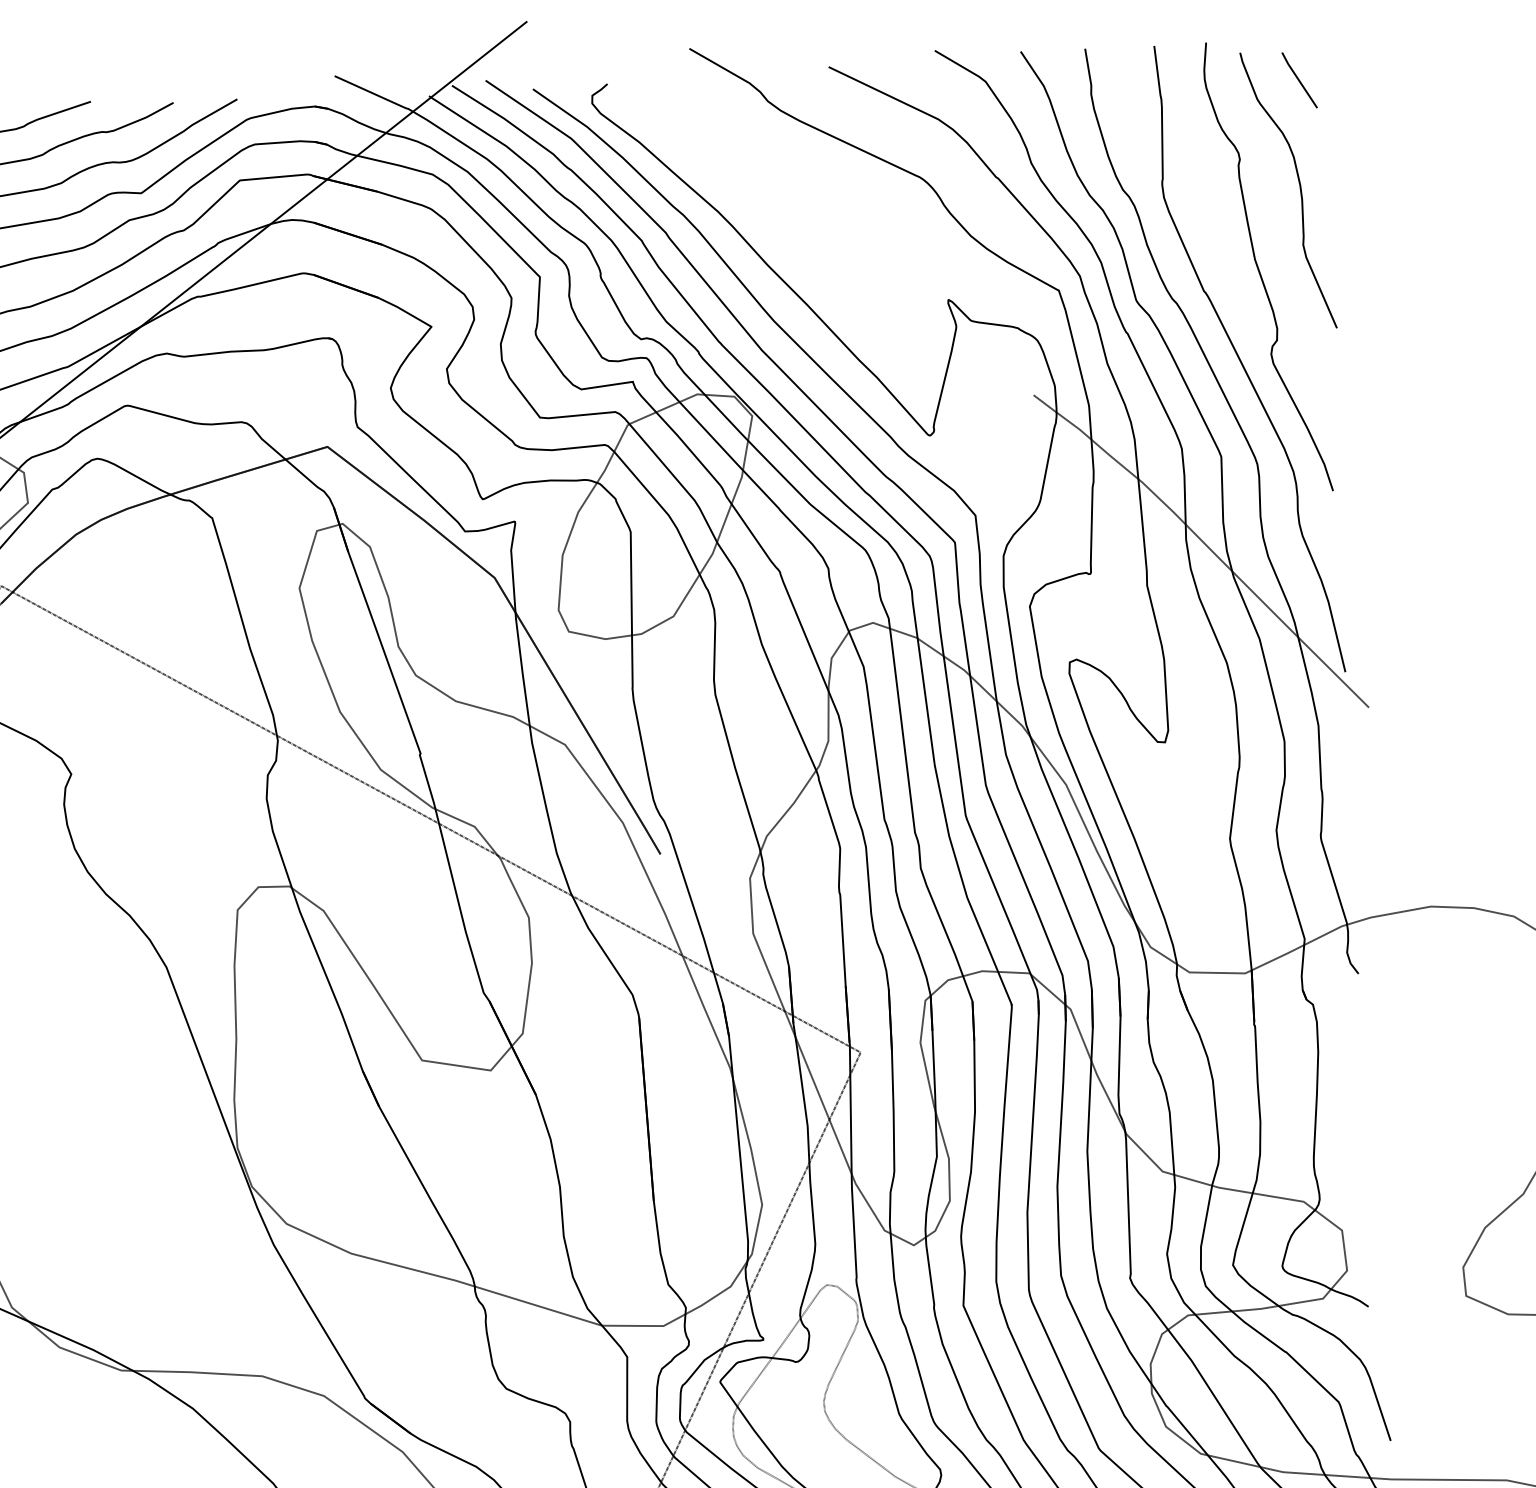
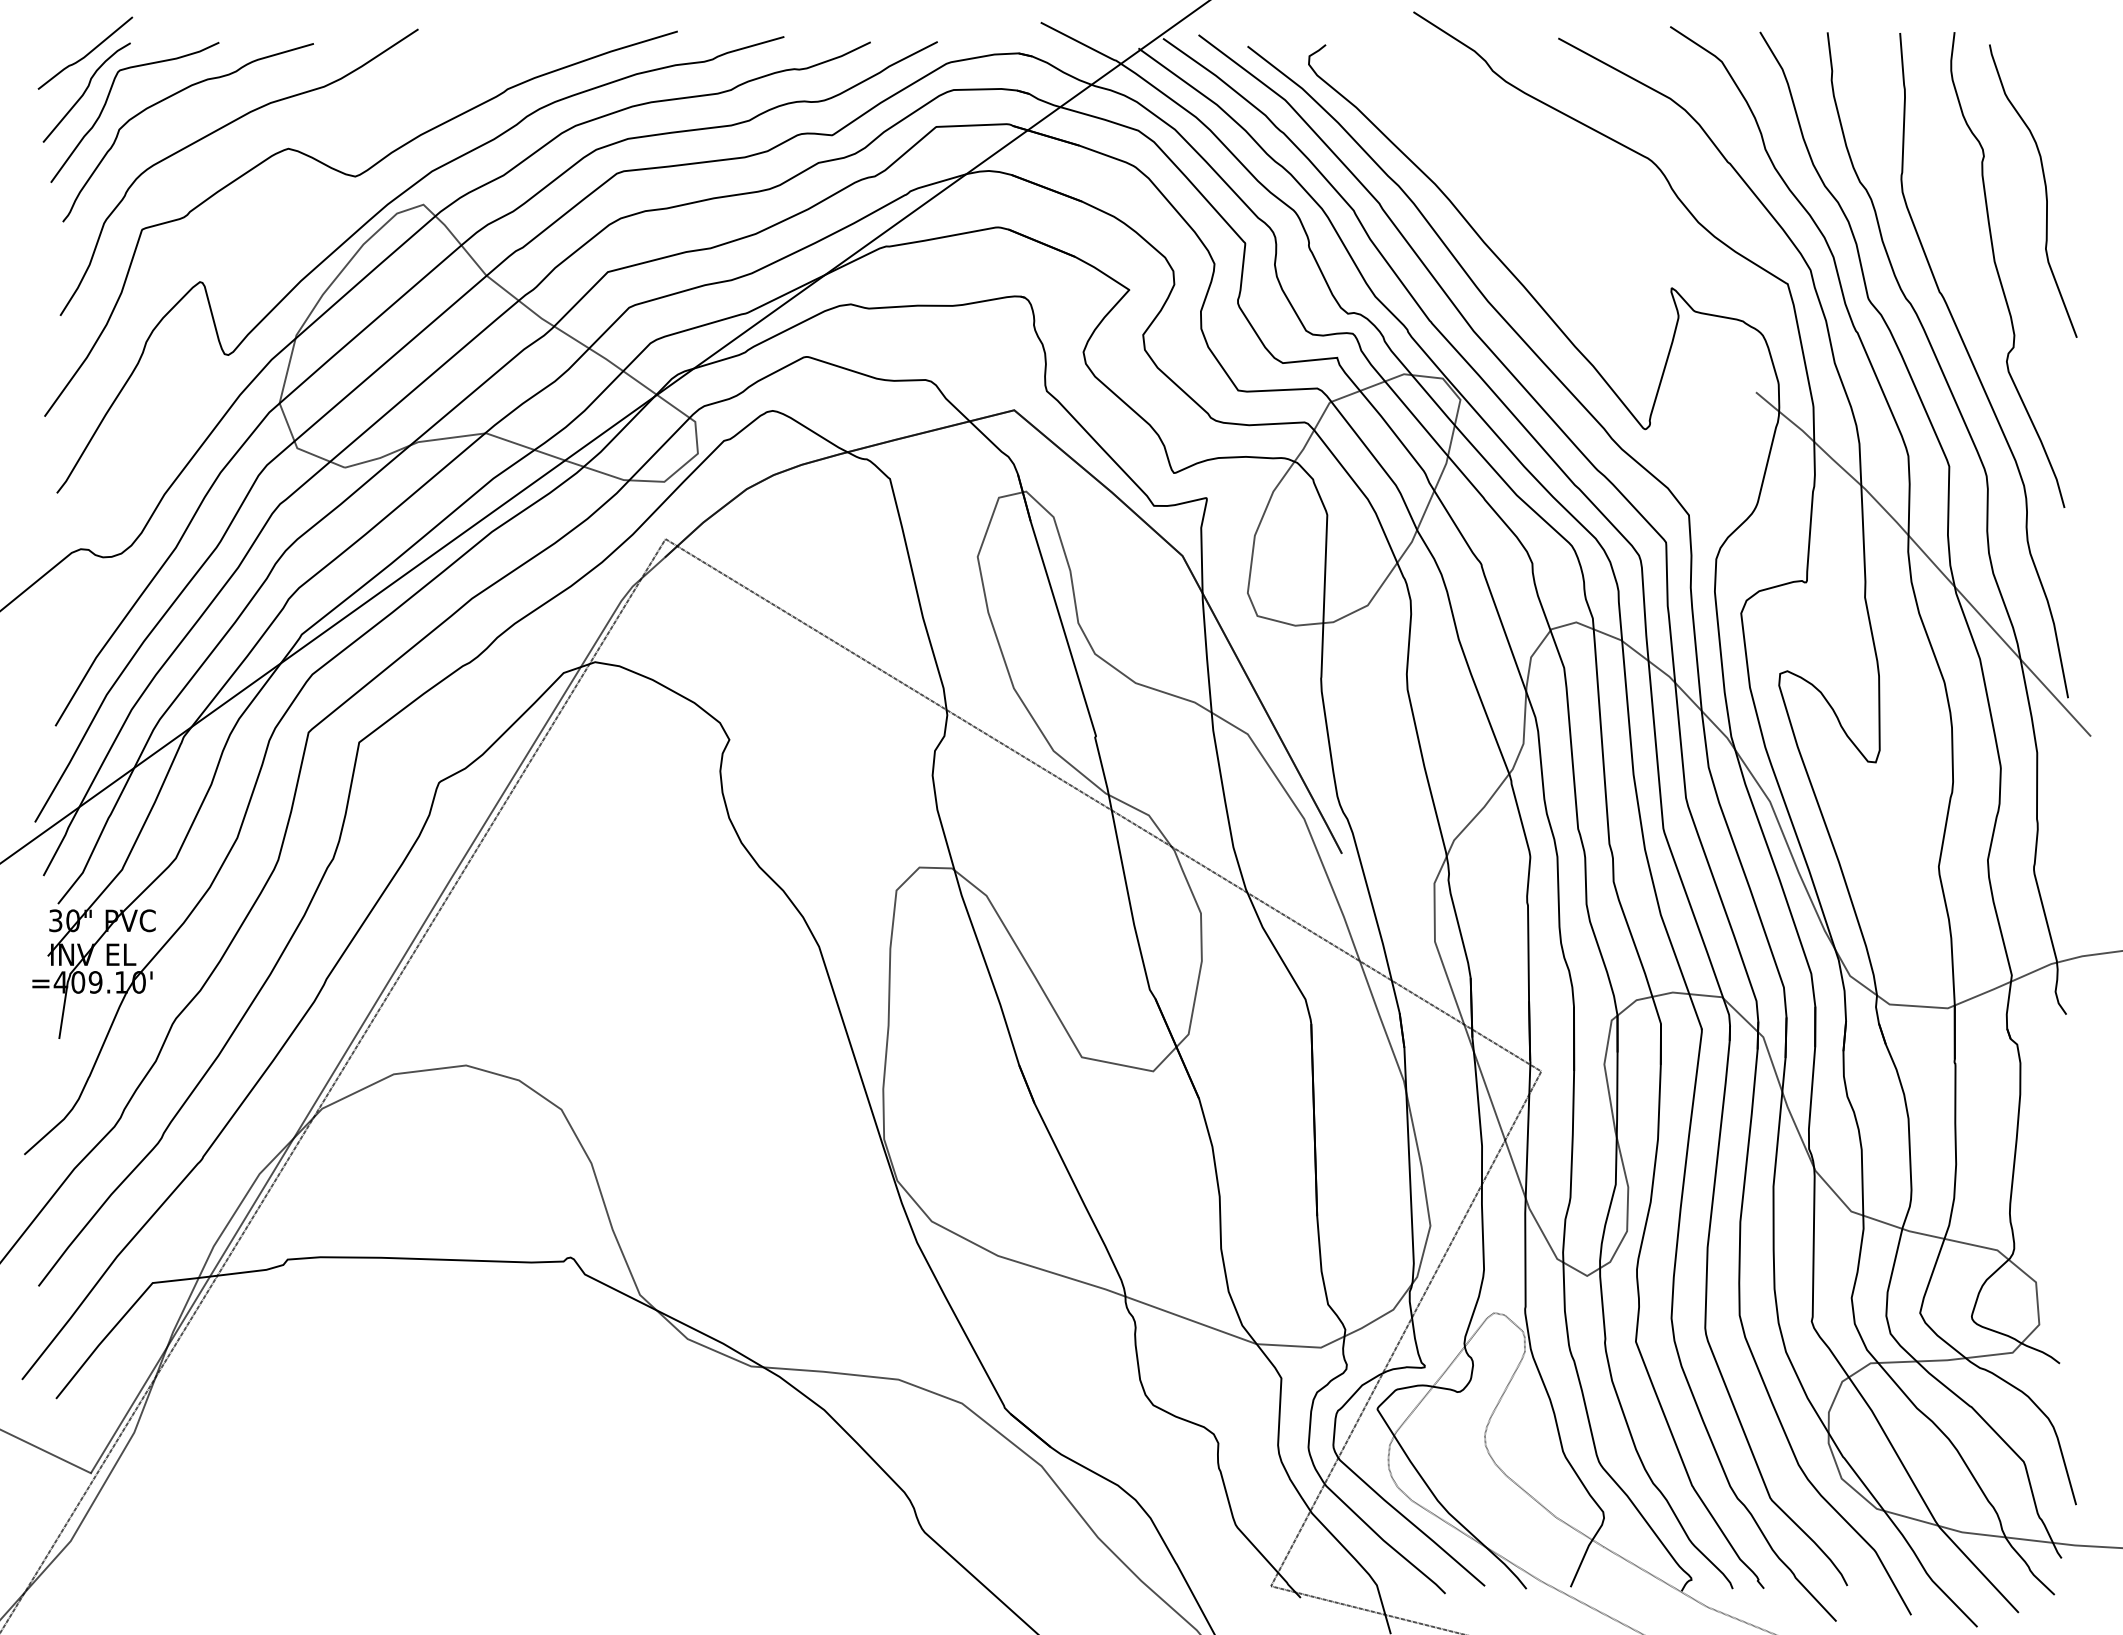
line: (1299, 80) -> (2050, 76), removed

